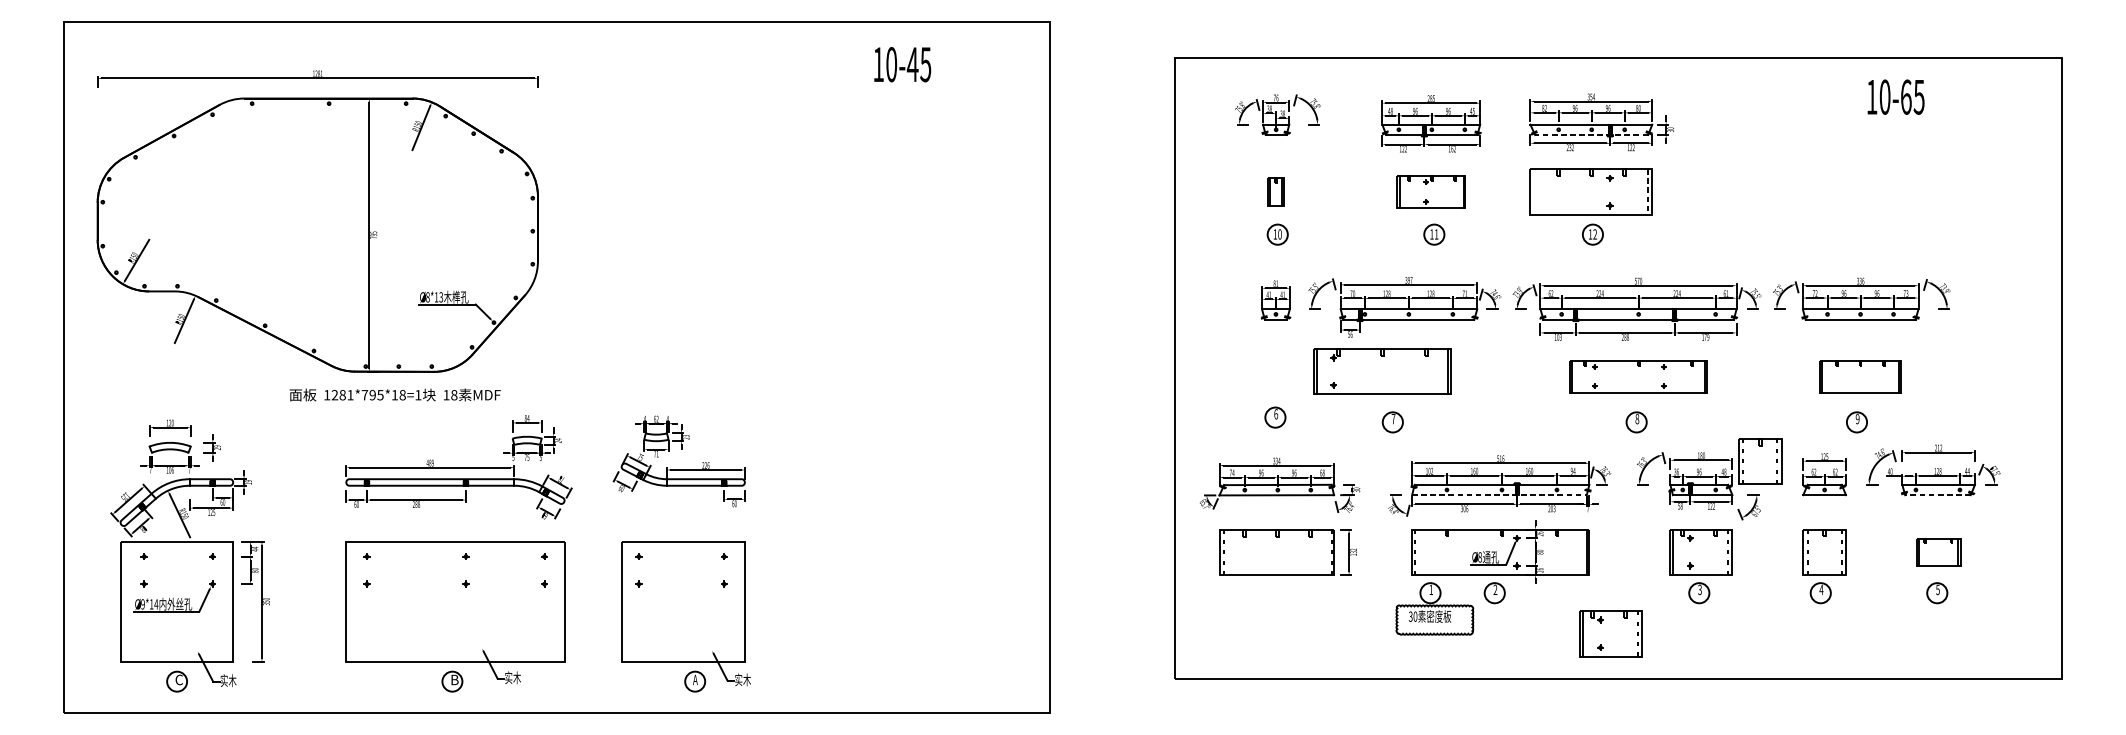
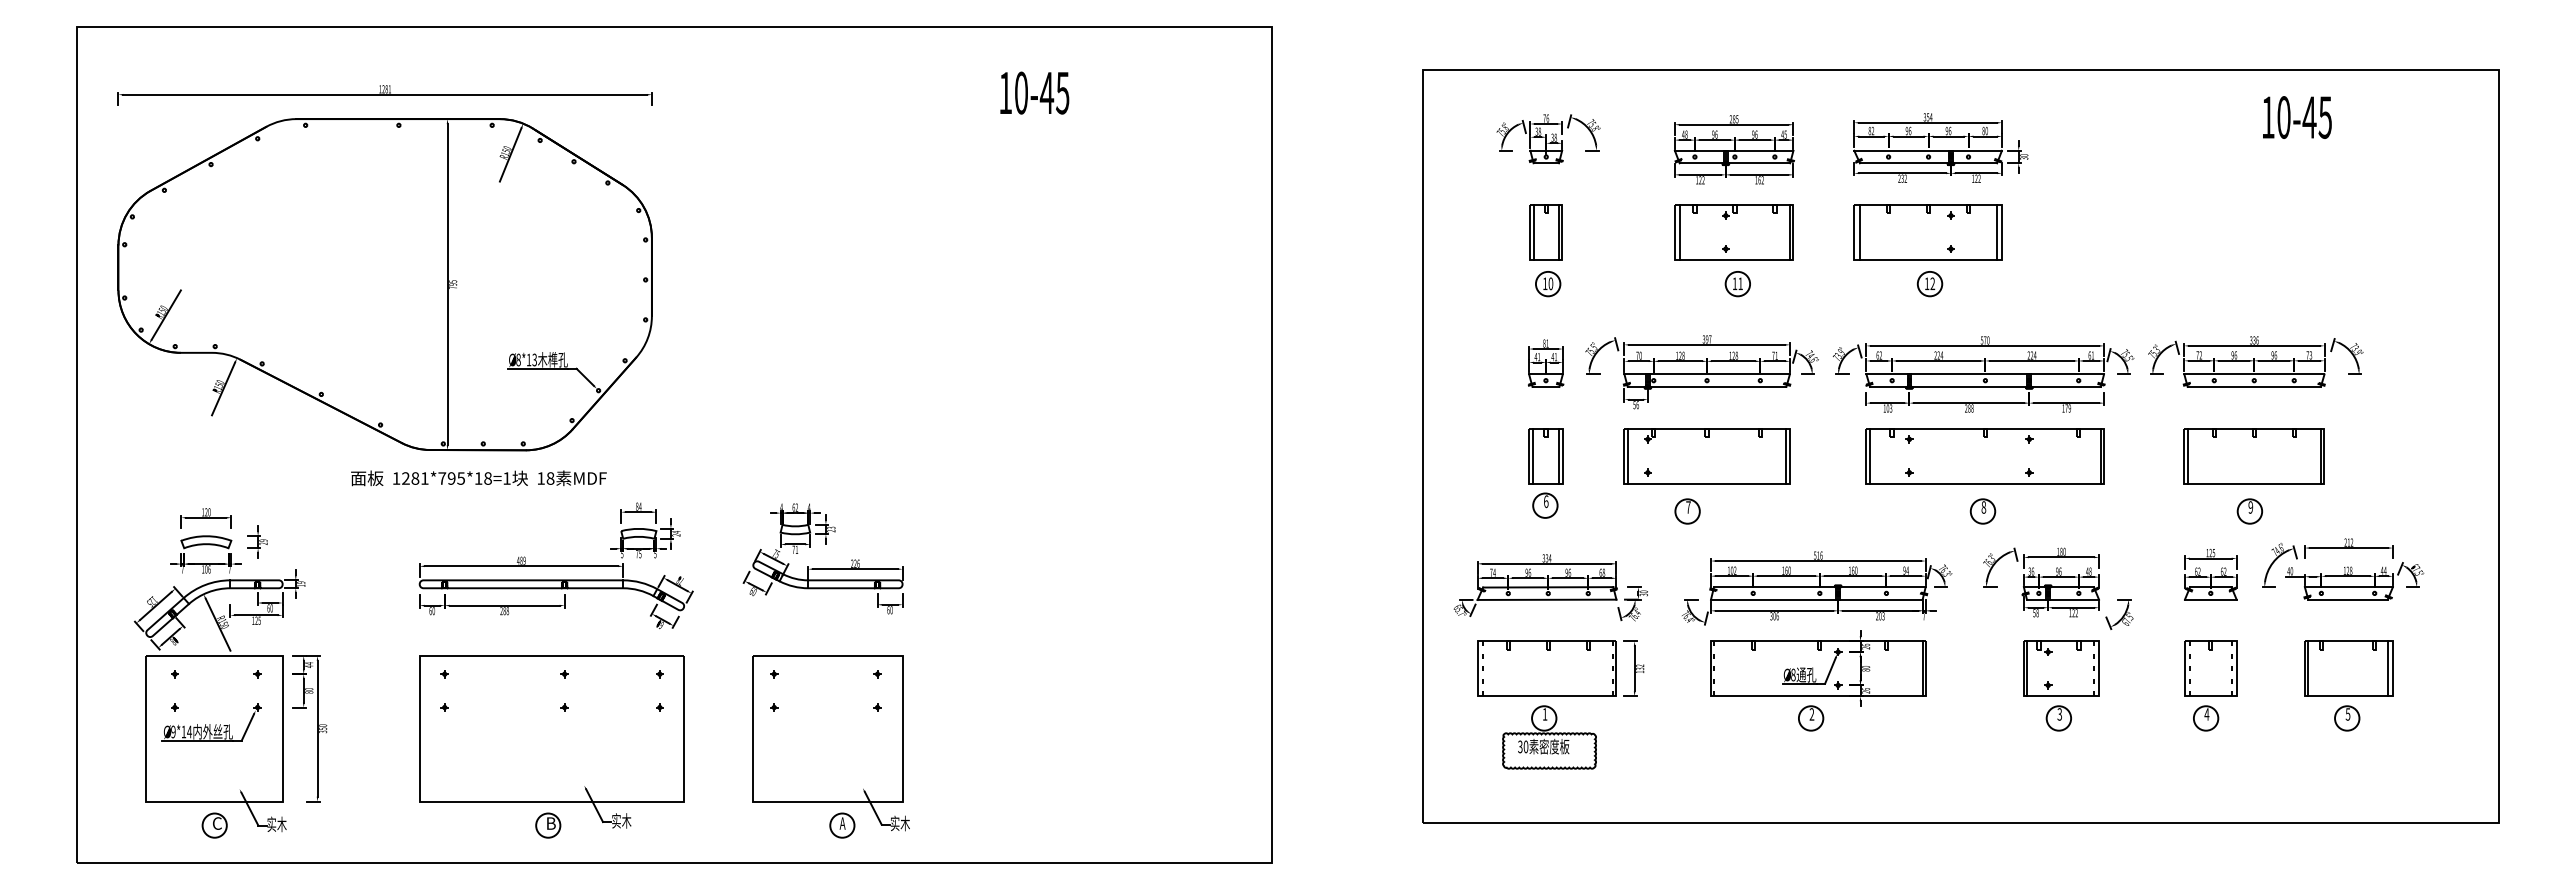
text: (902, 64) -> (1034, 92), moved
text: (1906, 97) -> (2309, 117), 10-65 -> 10-45
line: (1591, 135) -> (1928, 163), dashed -> solid
line: (1534, 191) -> (1859, 231), added
part: (1275, 192) -> (1545, 232), size x1.67
part: (1430, 192) -> (1733, 232), size x1.43
line: (1648, 192) -> (1997, 232), dashed -> solid
part: (1382, 372) -> (1706, 456), moved
part: (1275, 376) -> (1545, 456), added
part: (1637, 376) -> (1984, 456), size x1.43
part: (1859, 376) -> (2253, 456), size x1.43
part: (1760, 461) -> (2132, 558), removed
line: (1499, 495) -> (1816, 599), dashed -> solid
line: (1938, 495) -> (2348, 599), dashed -> solid
part: (1938, 551) -> (2348, 668), size x1.67
part: (1434, 608) -> (1549, 737), moved
part: (1611, 633) -> (1952, 767), removed

